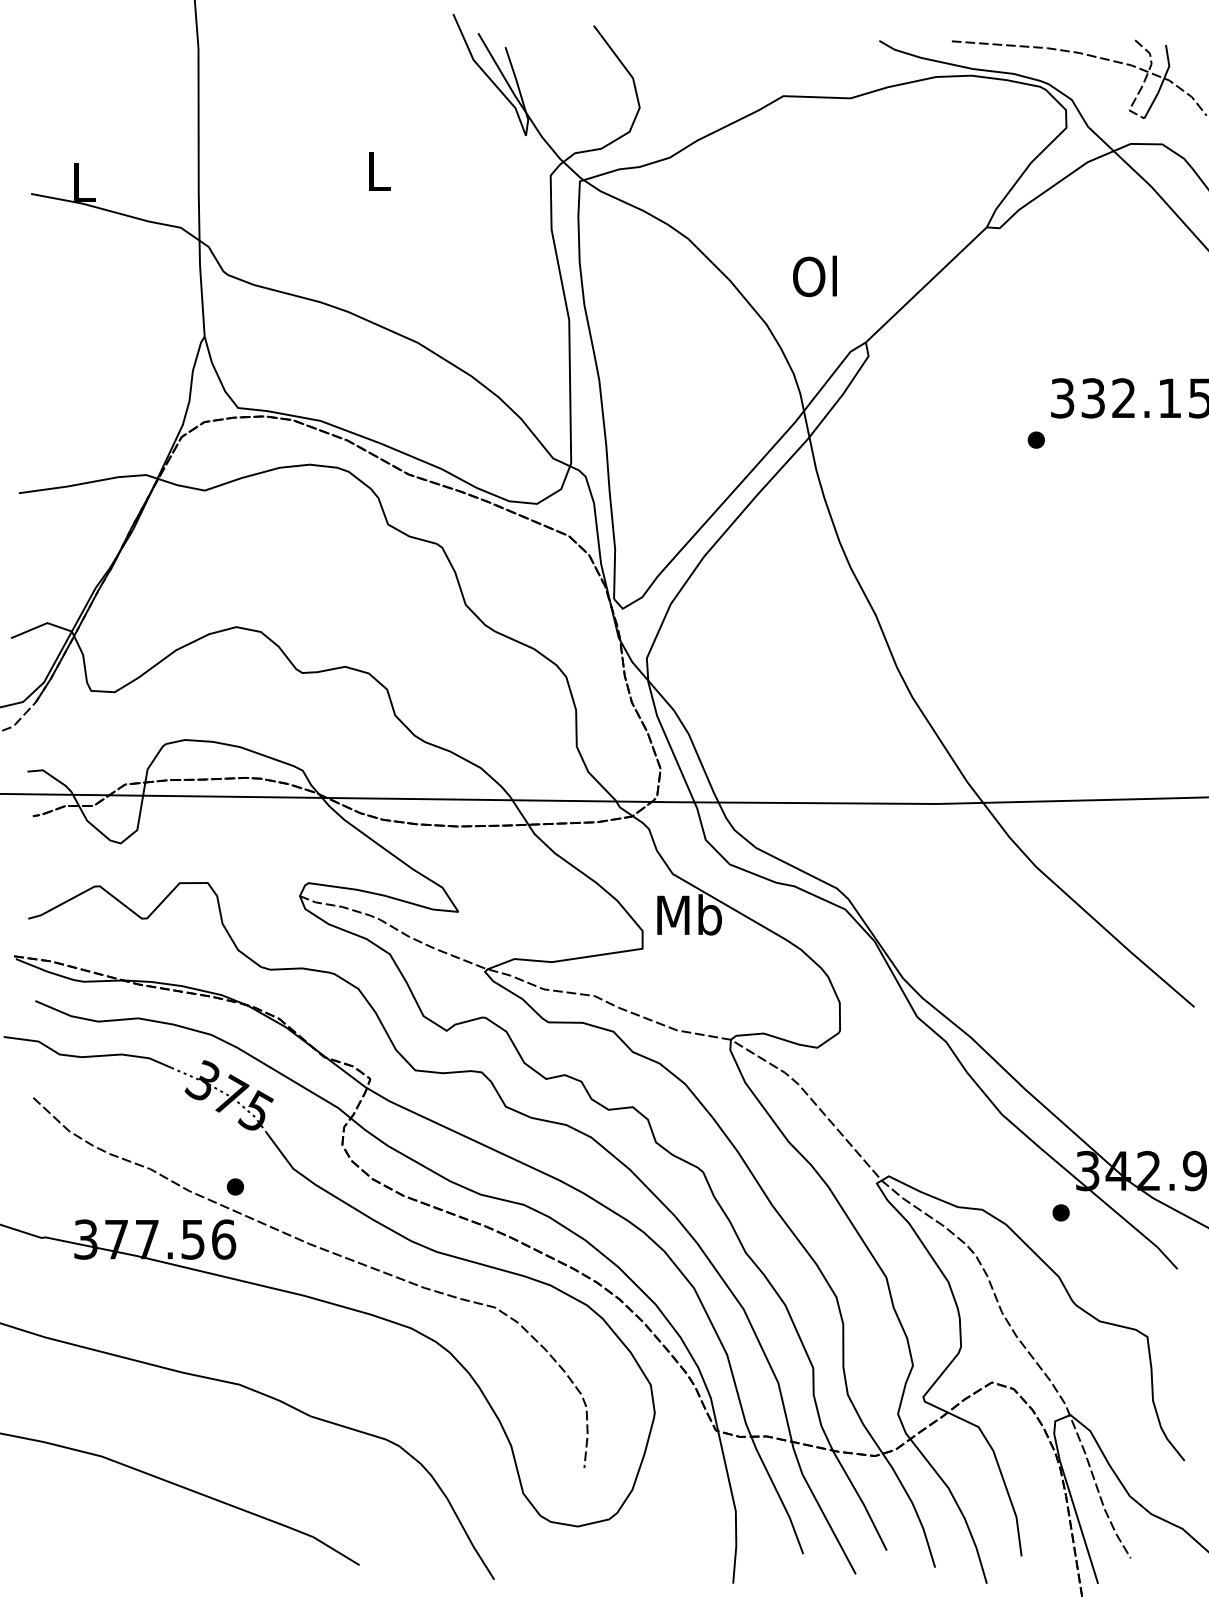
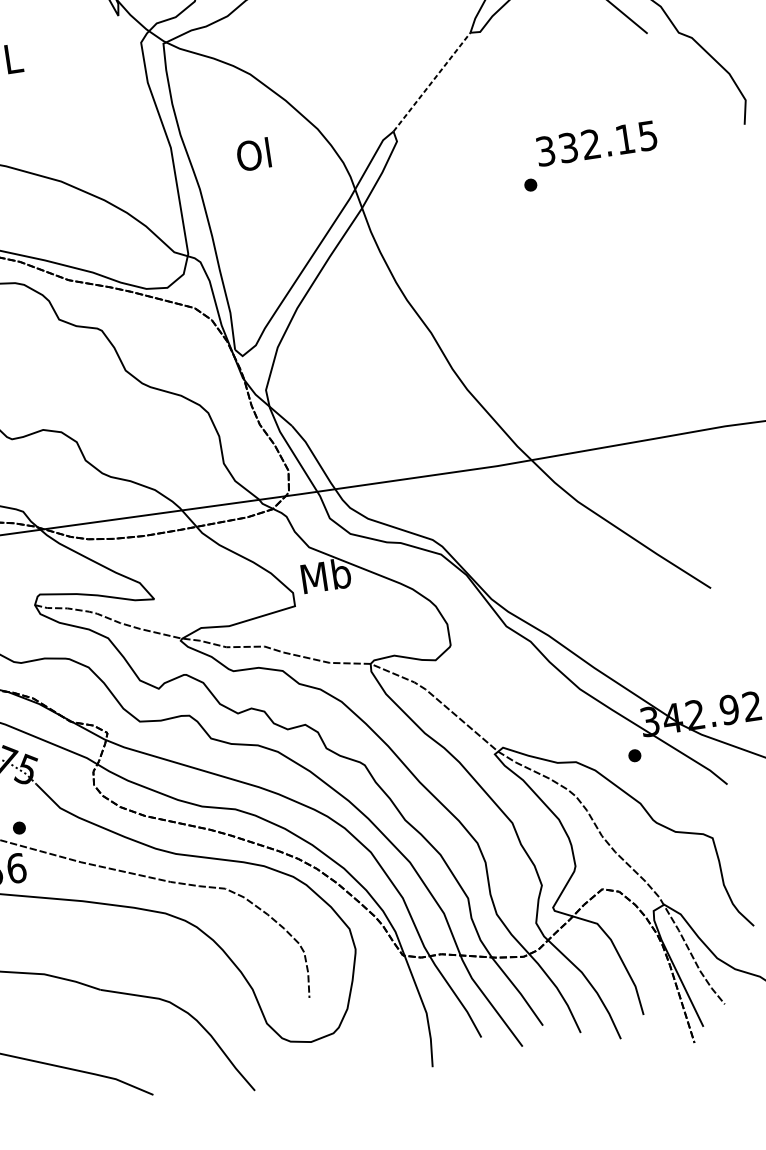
text: (814, 276) -> (253, 154), moved
line: (926, 284) -> (432, 81), solid -> dashed

